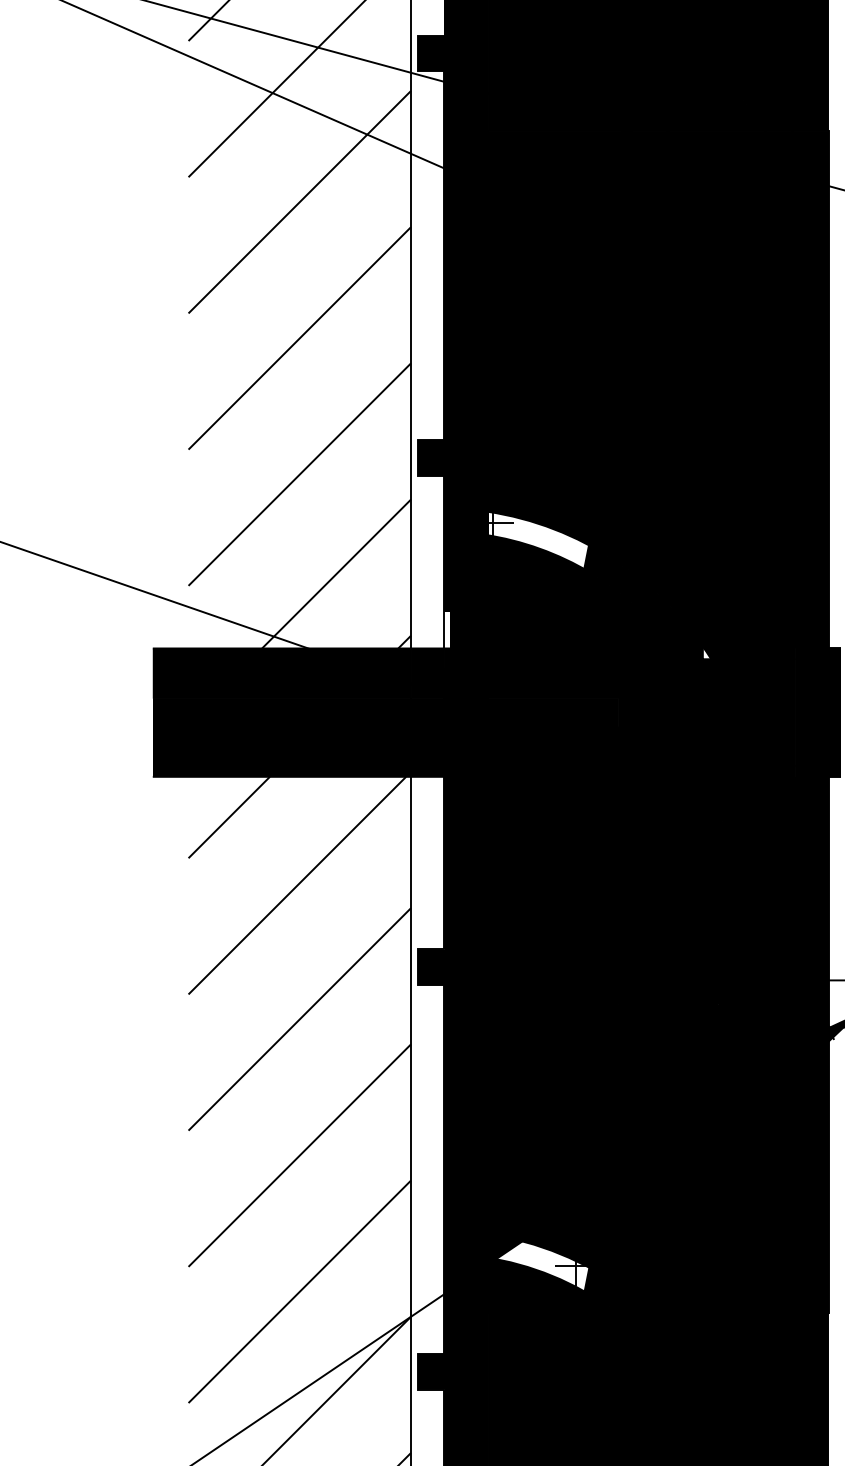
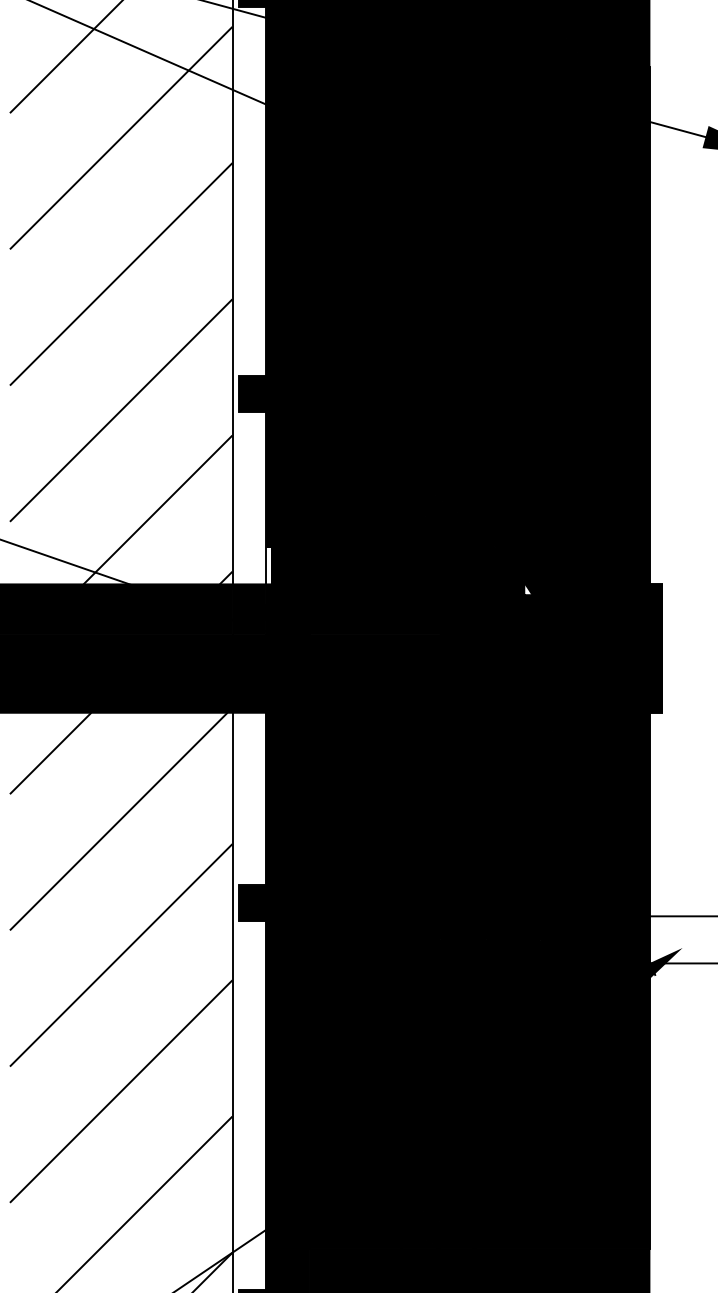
fill: (538, 540) -> (359, 476), added
fill: (542, 1266) -> (363, 1202), added

